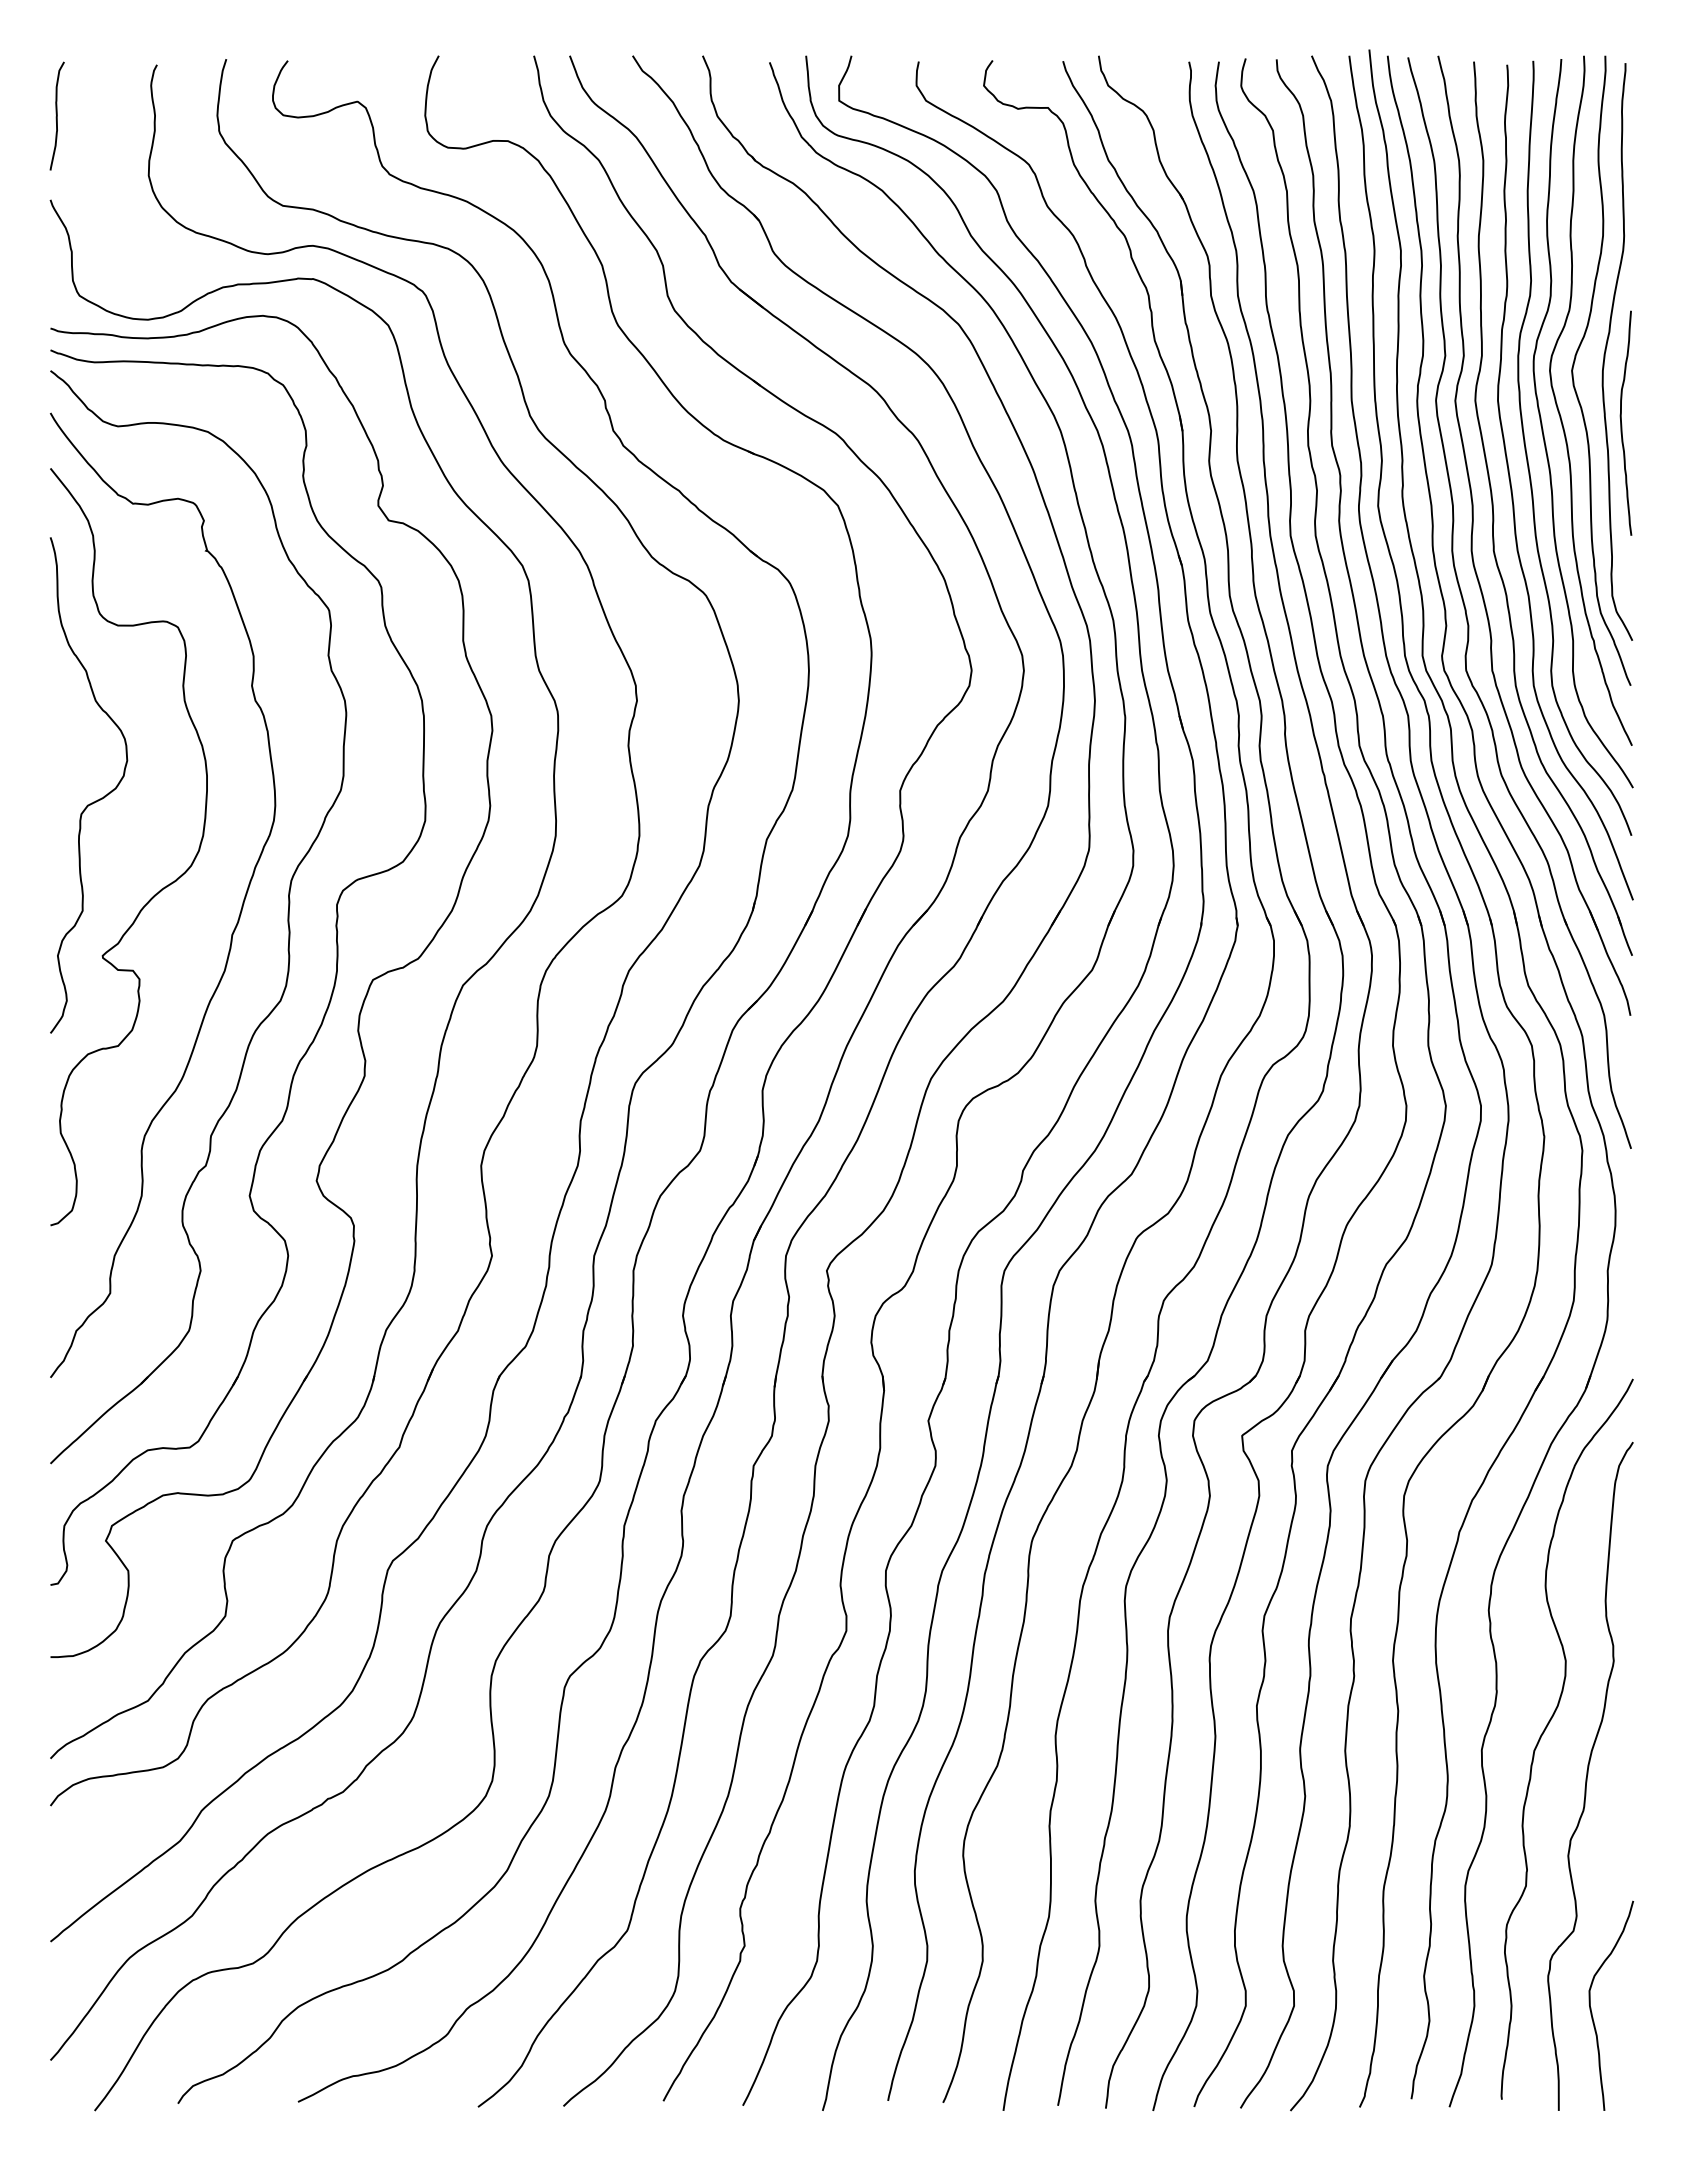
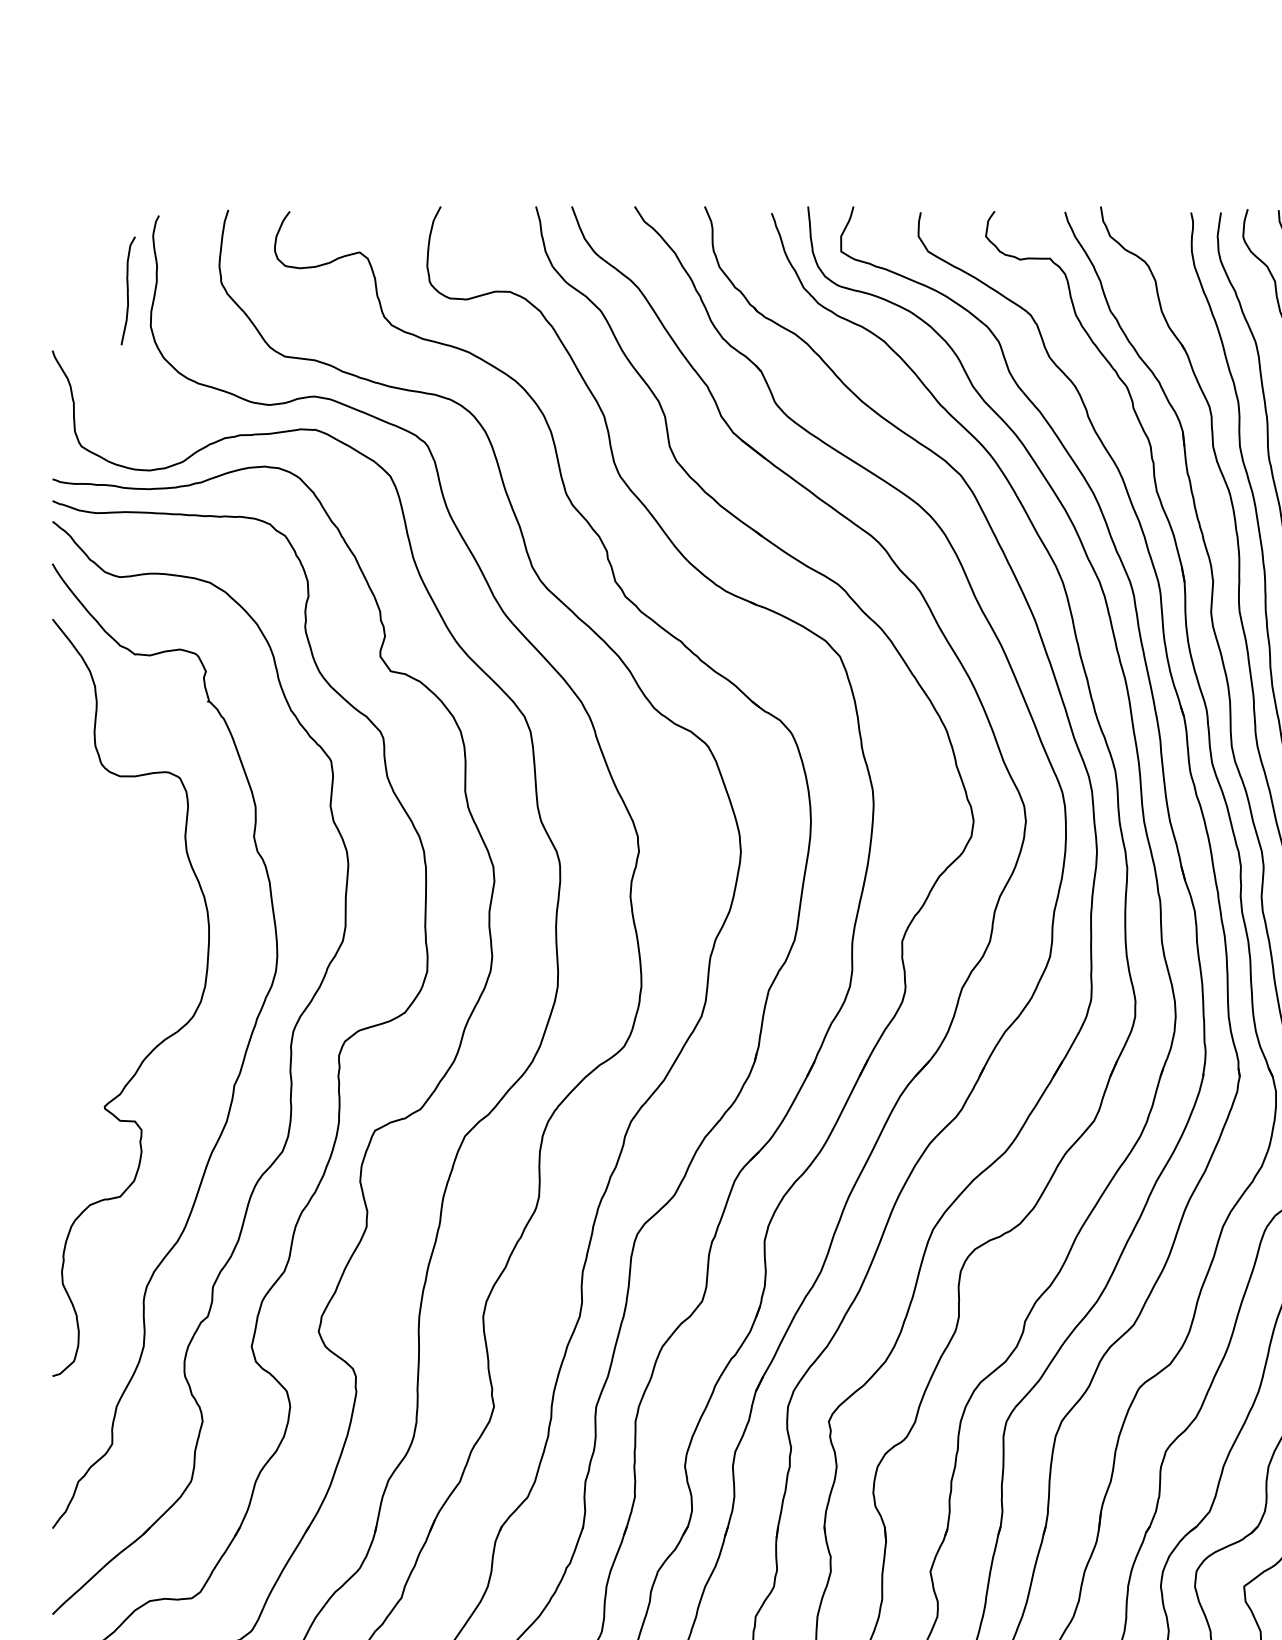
curve: (56, 115) -> (127, 290), moved
curve: (95, 800) -> (97, 951), removed

